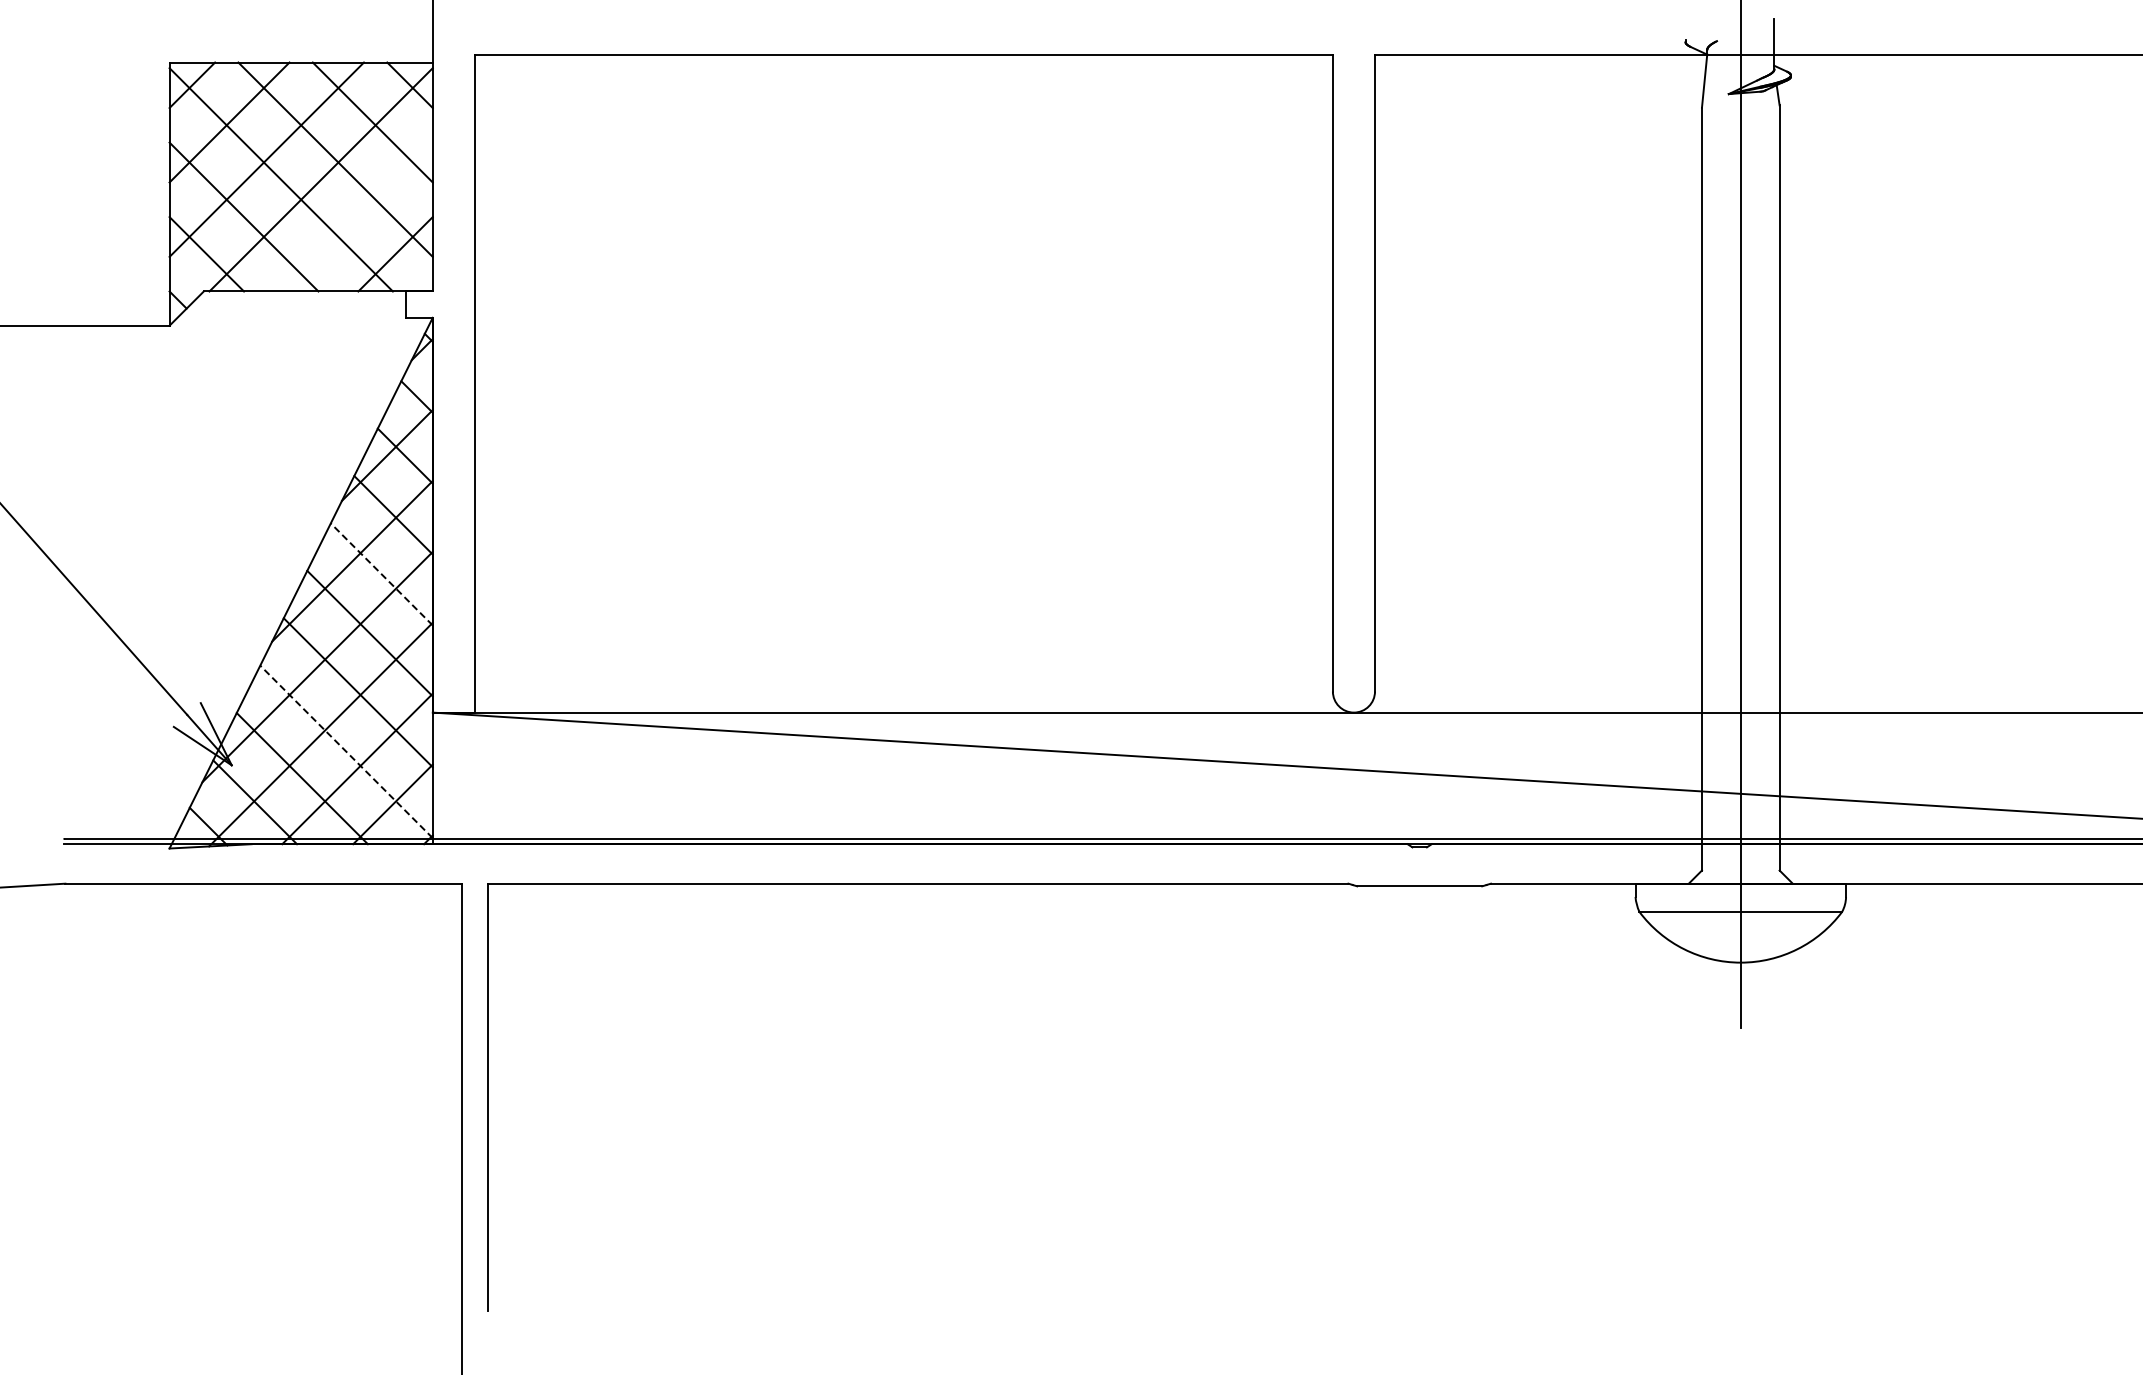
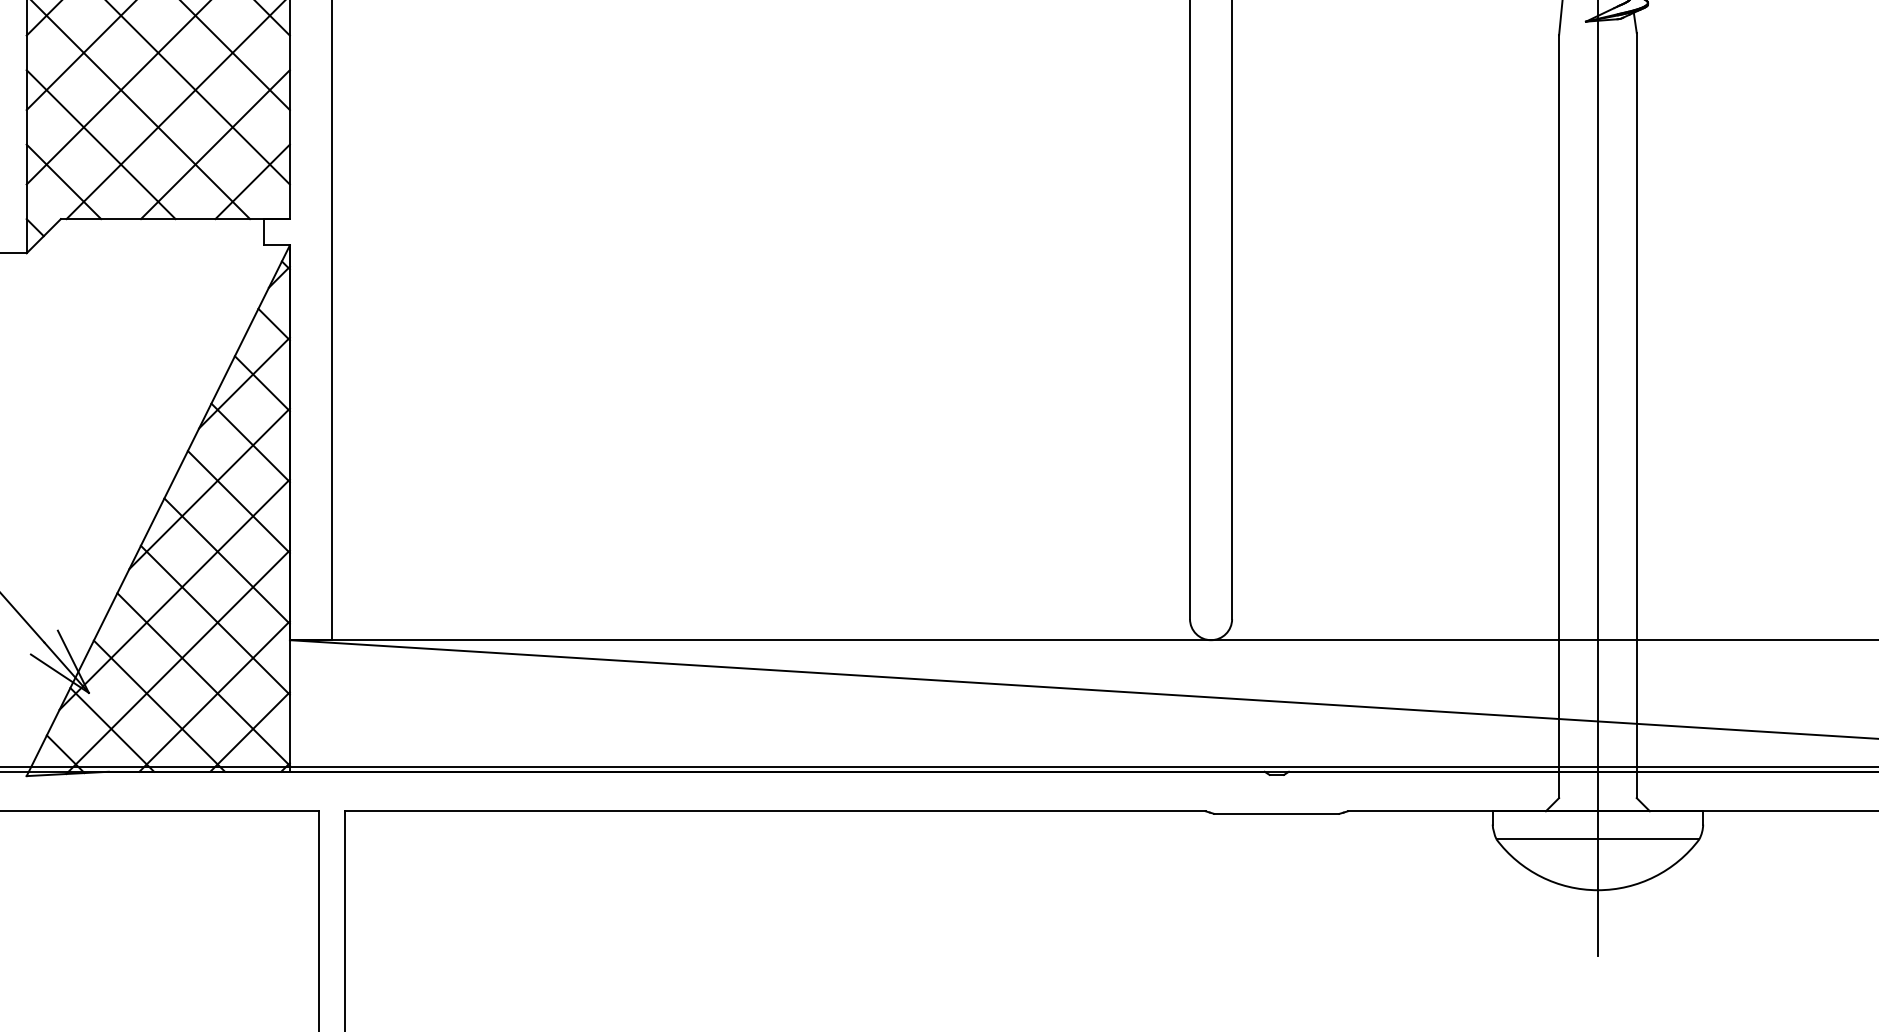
line: (357, 216) -> (214, 144), added
line: (381, 574) -> (238, 502), dashed -> solid
line: (346, 751) -> (203, 679), dashed -> solid

